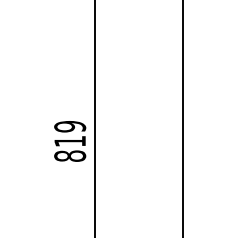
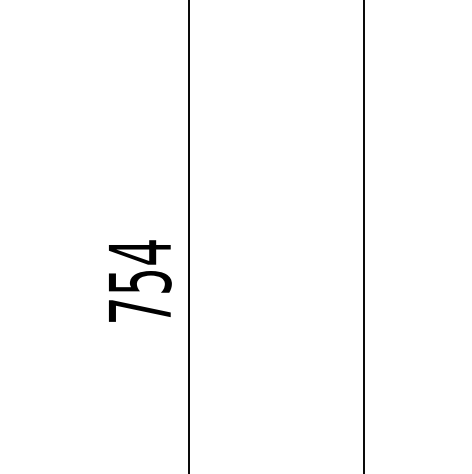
text: (70, 140) -> (140, 279), 819 -> 754

